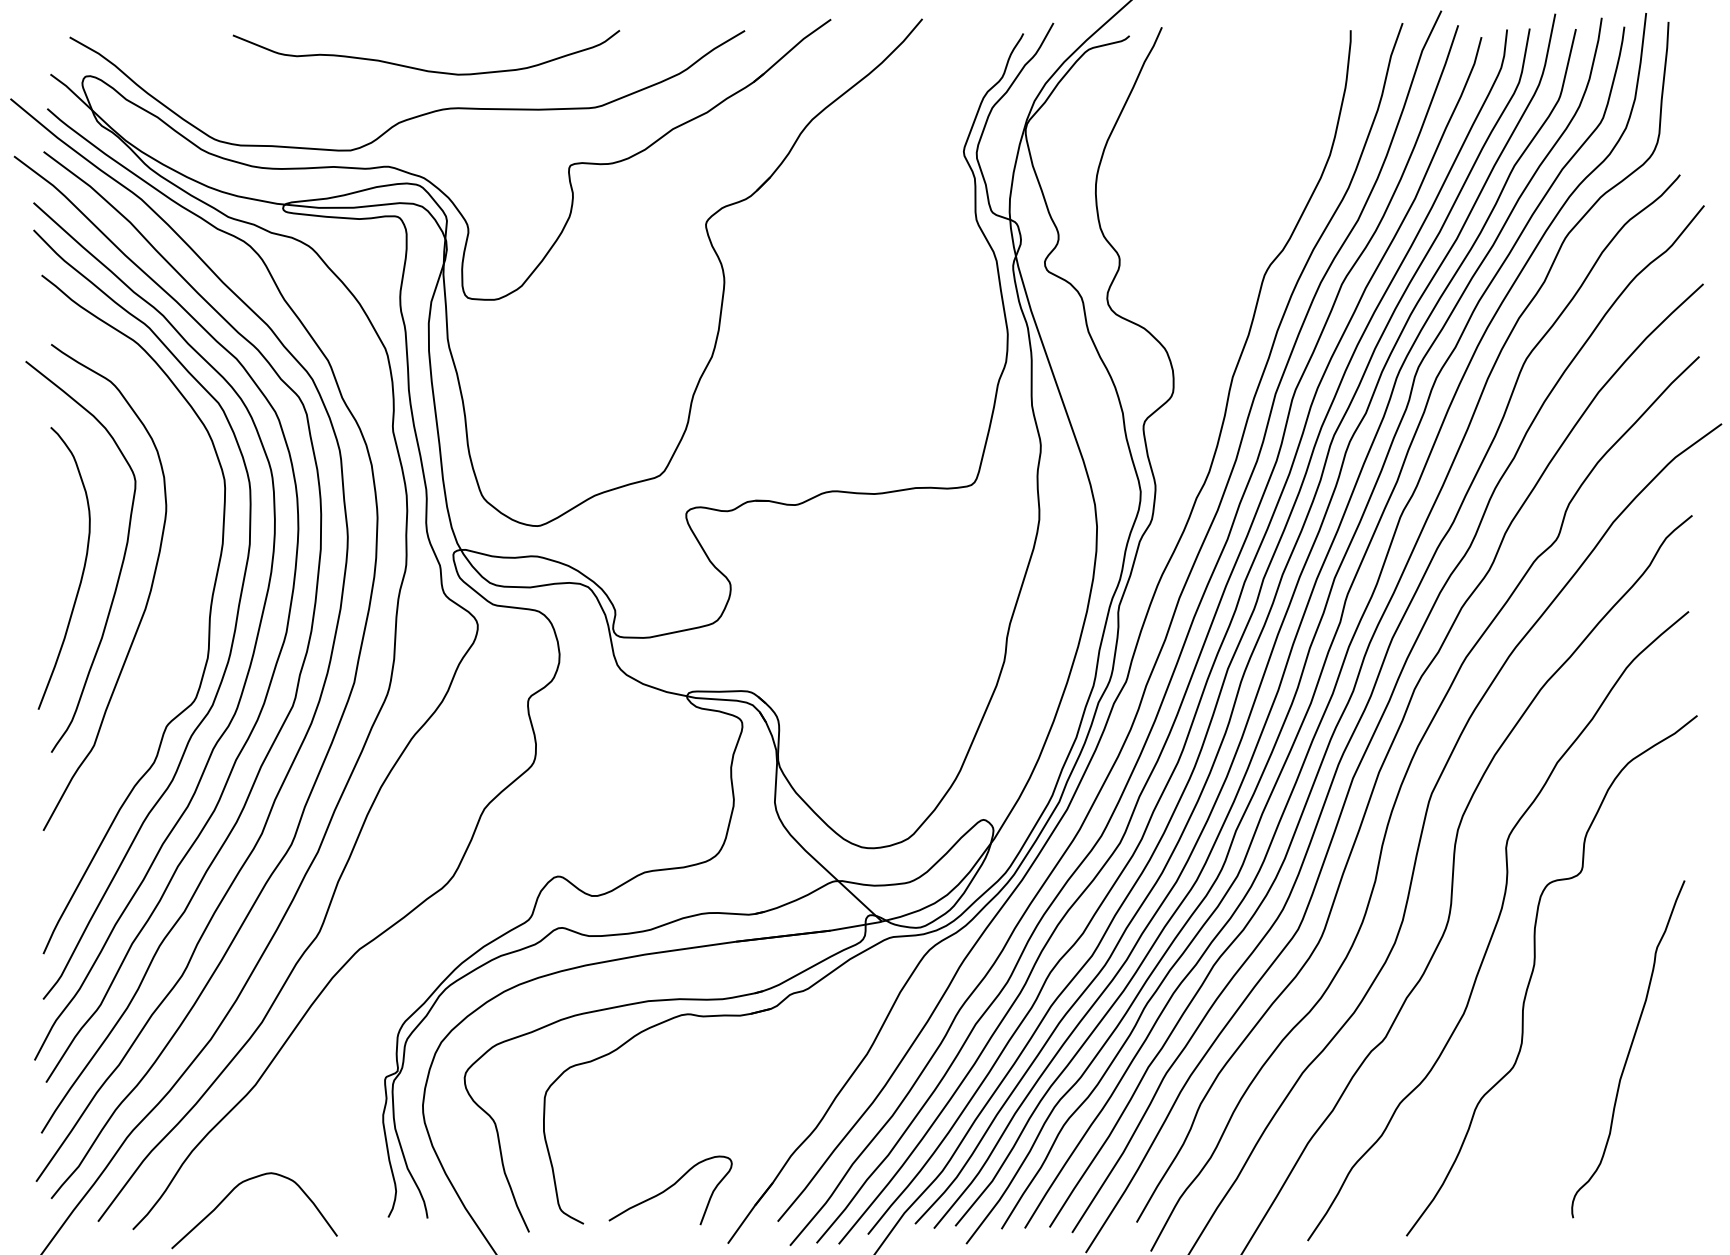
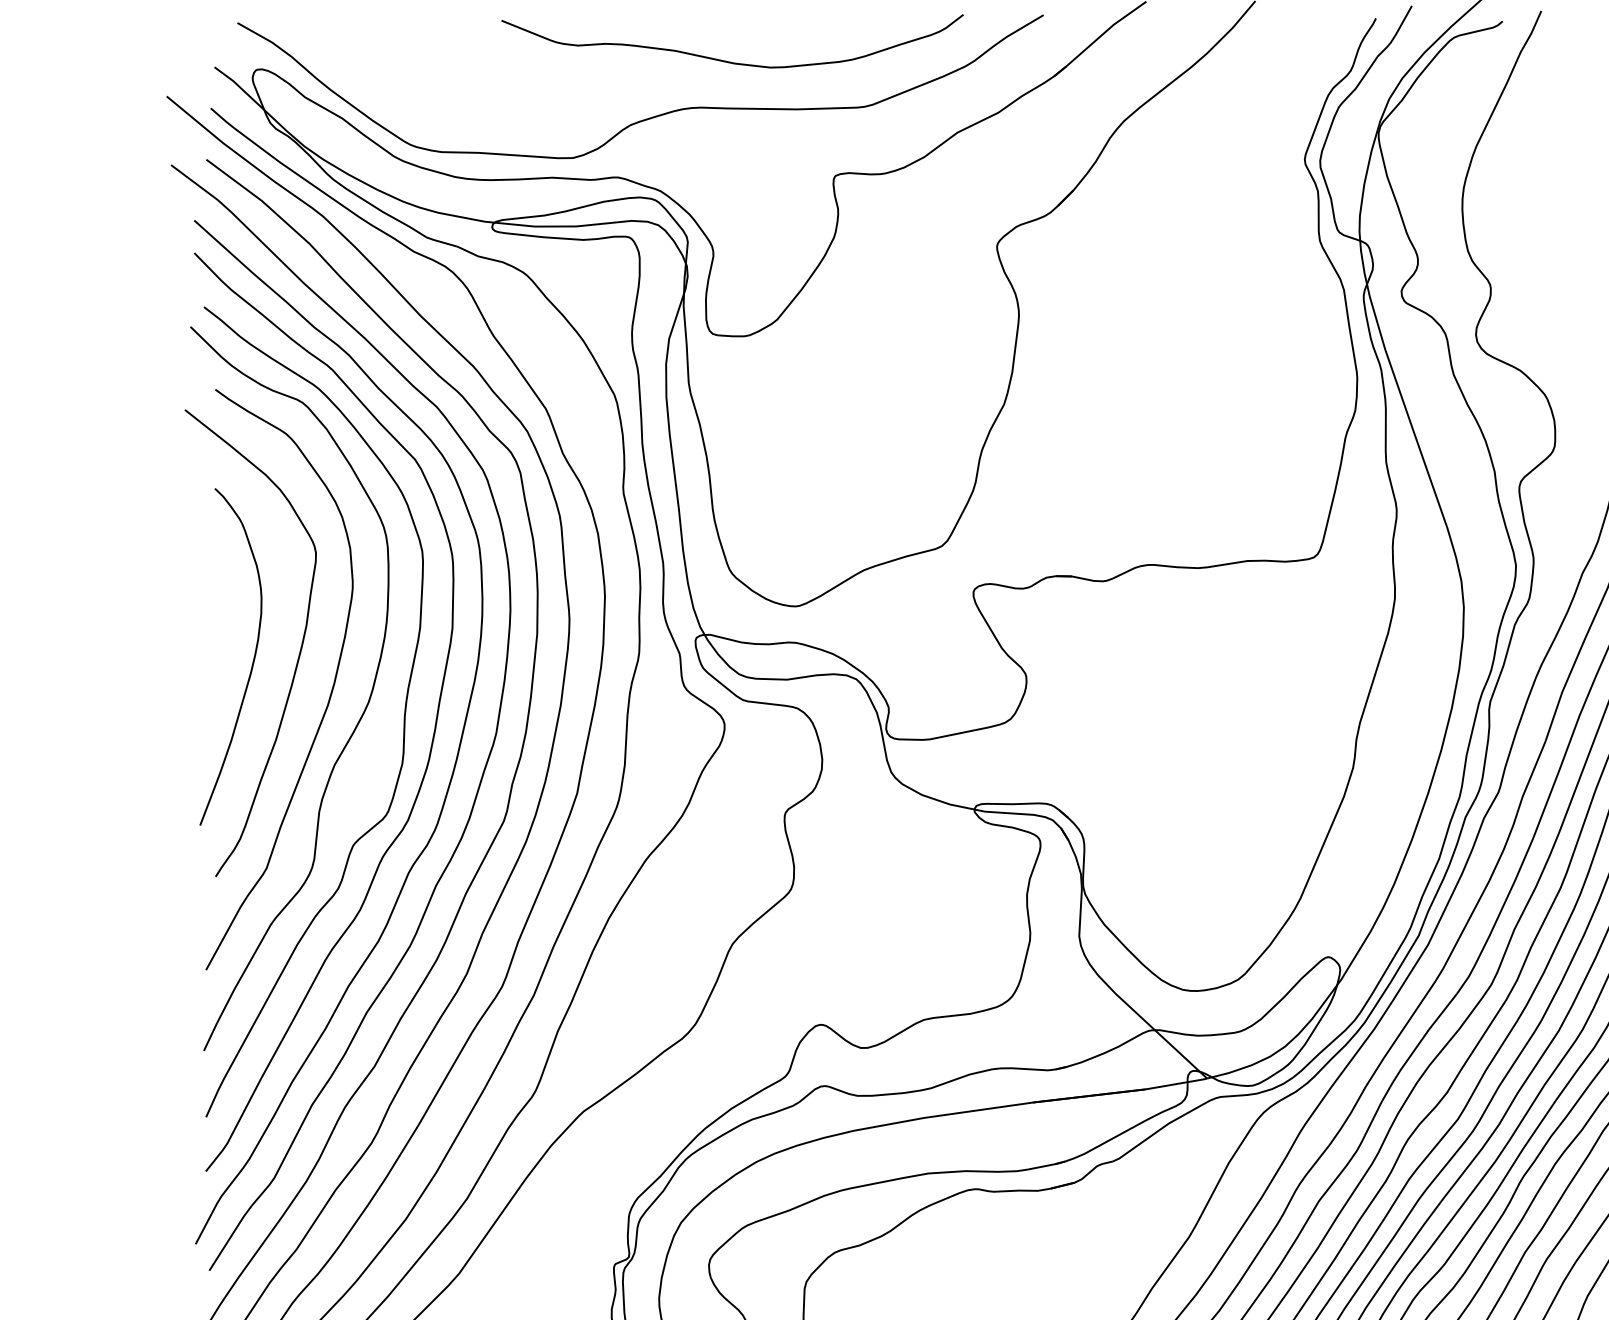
curve: (425, 69) -> (731, 61), moved
curve: (170, 622) -> (357, 721), added

